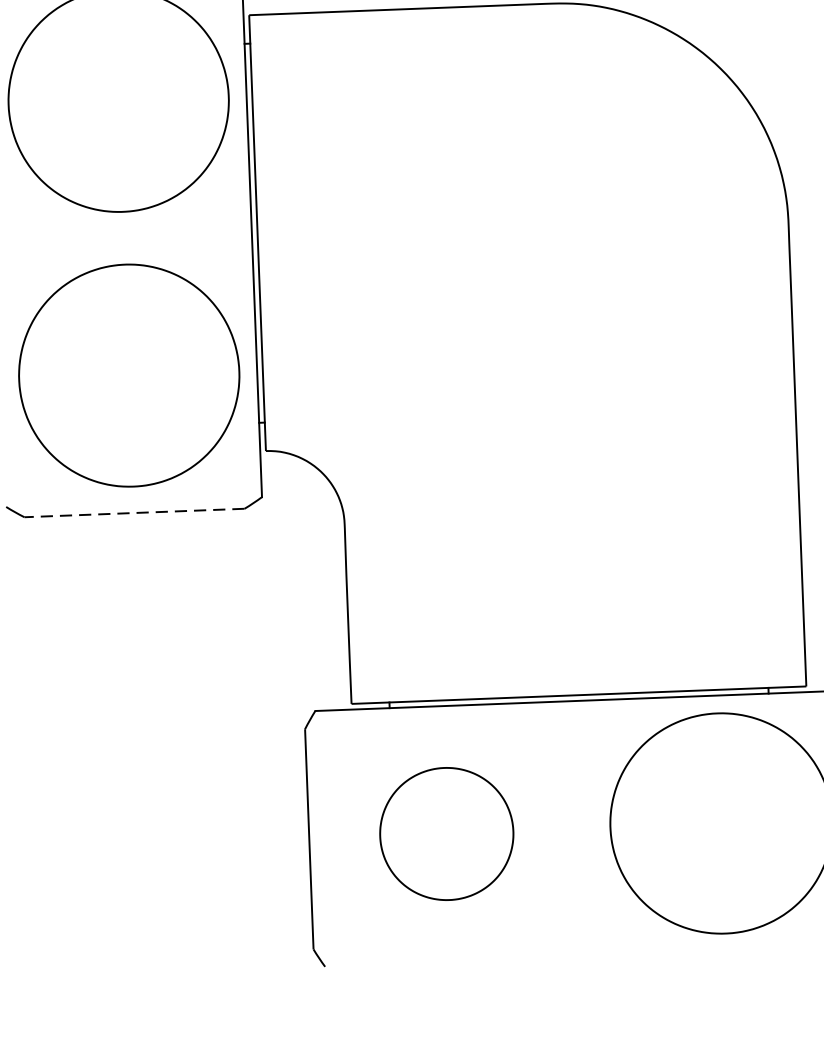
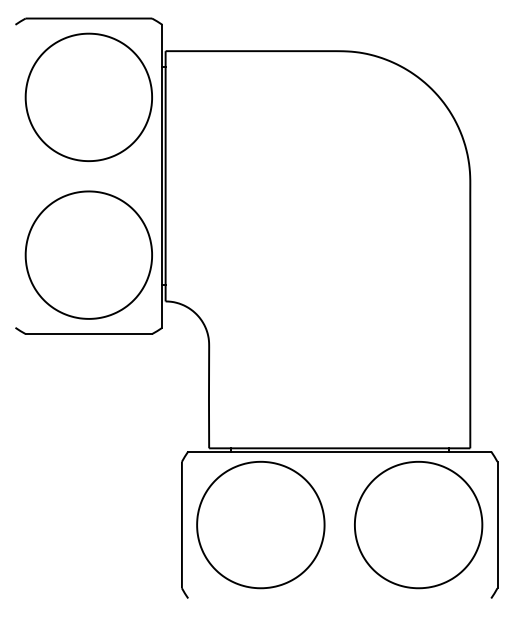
line: (133, 513) -> (88, 334), dashed -> solid
part: (446, 833) -> (260, 524), size x1.67

